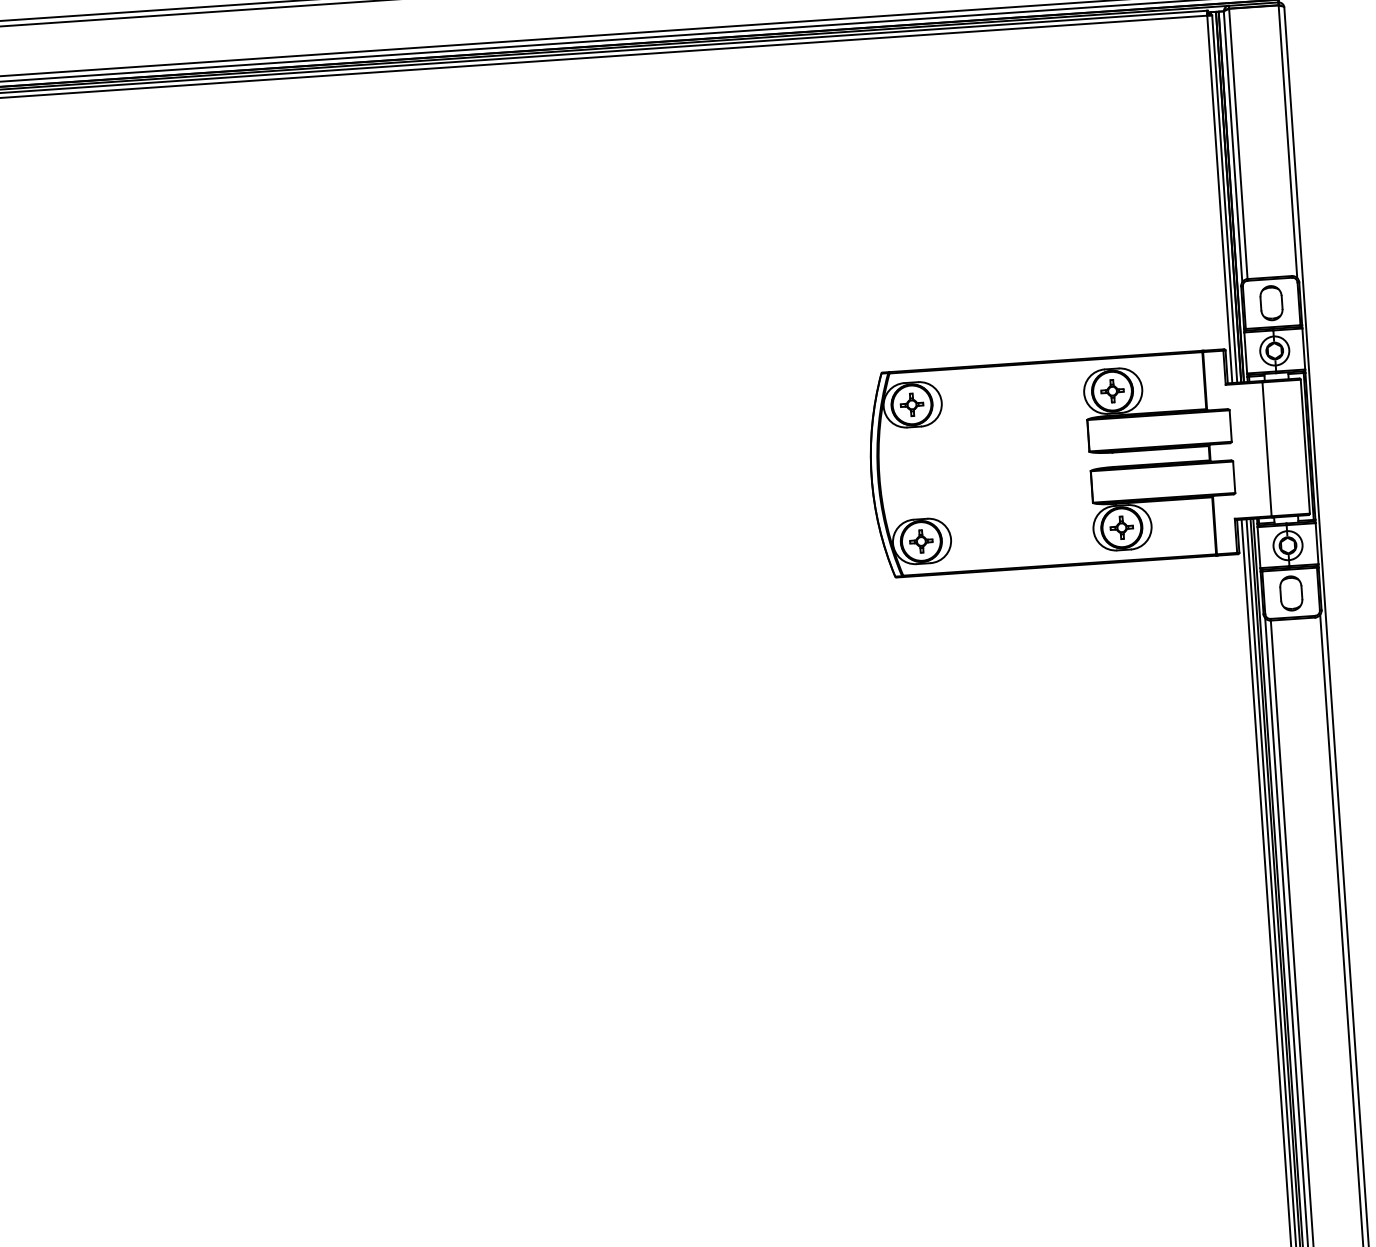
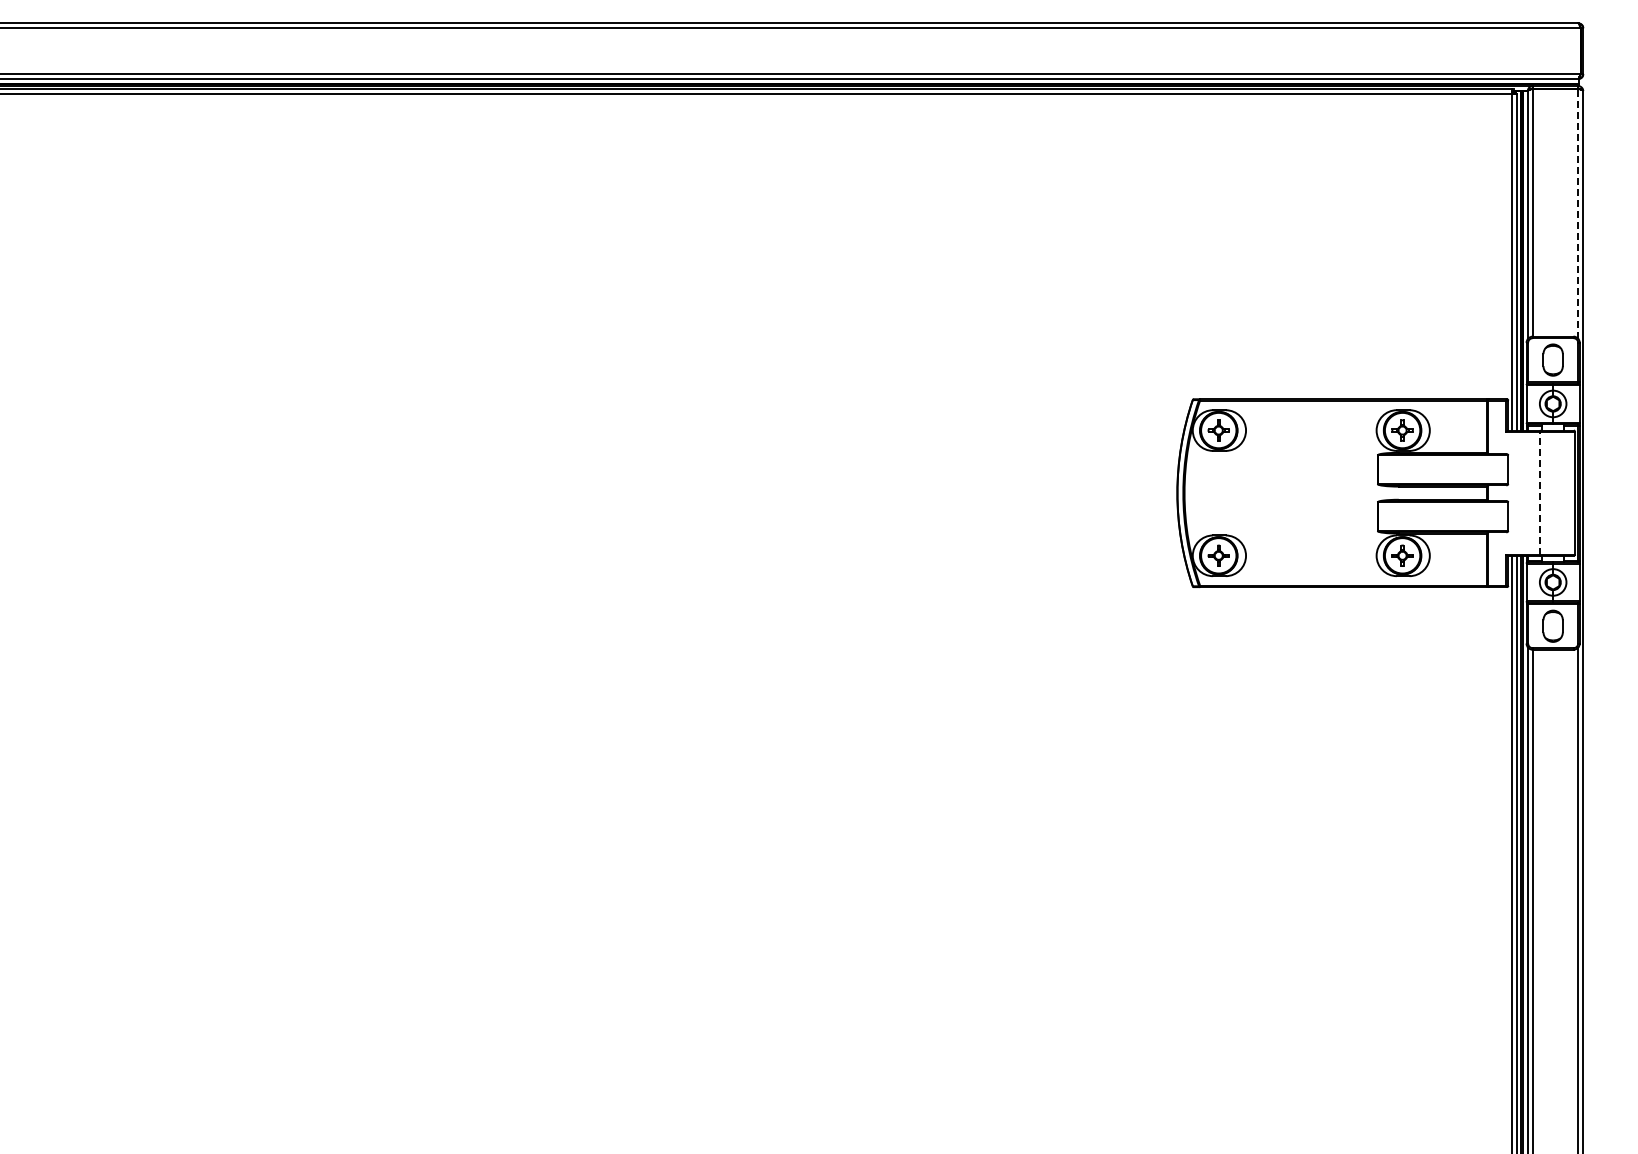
line: (1288, 141) -> (1578, 213), solid -> dashed
line: (1267, 448) -> (1540, 492), solid -> dashed

